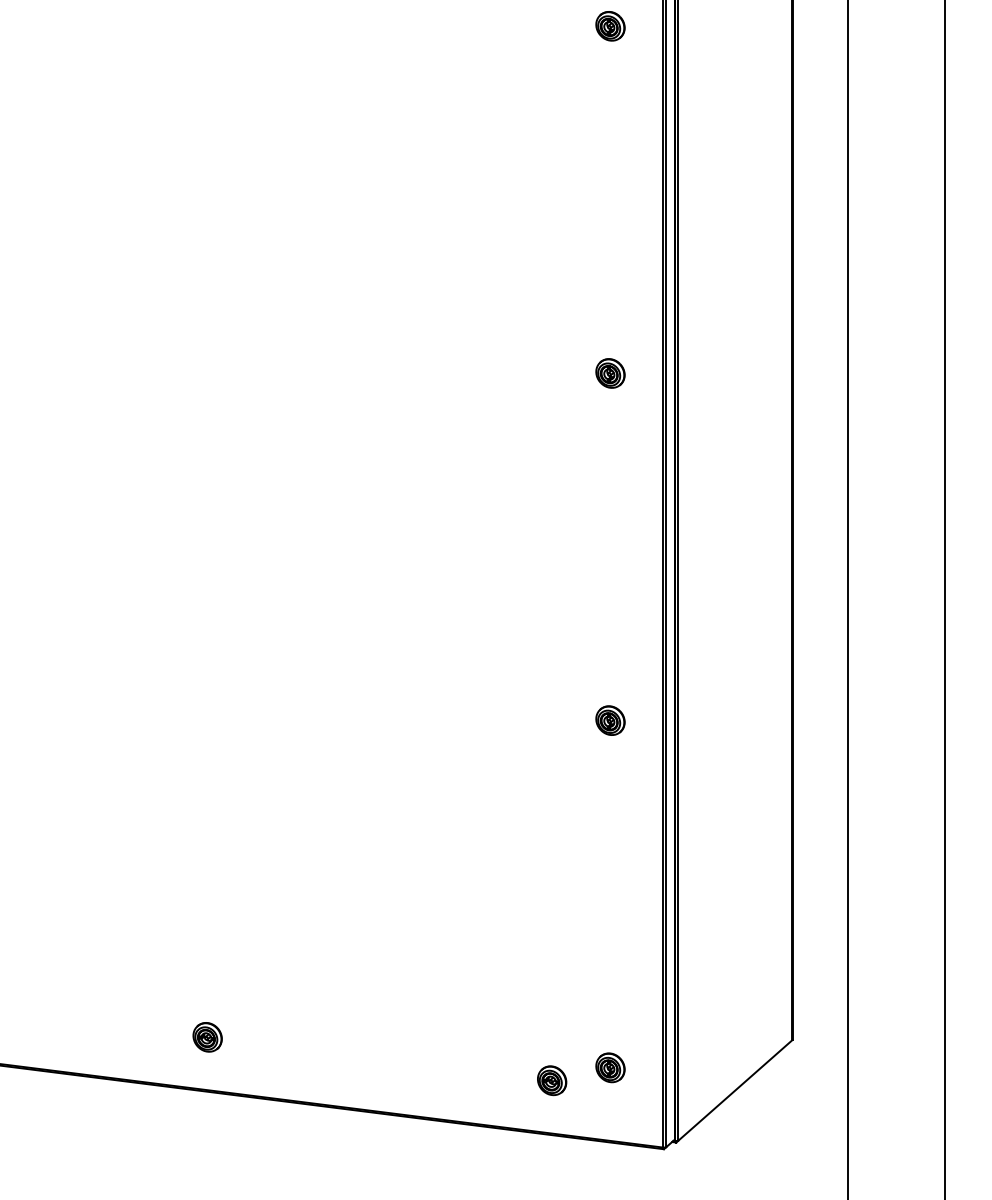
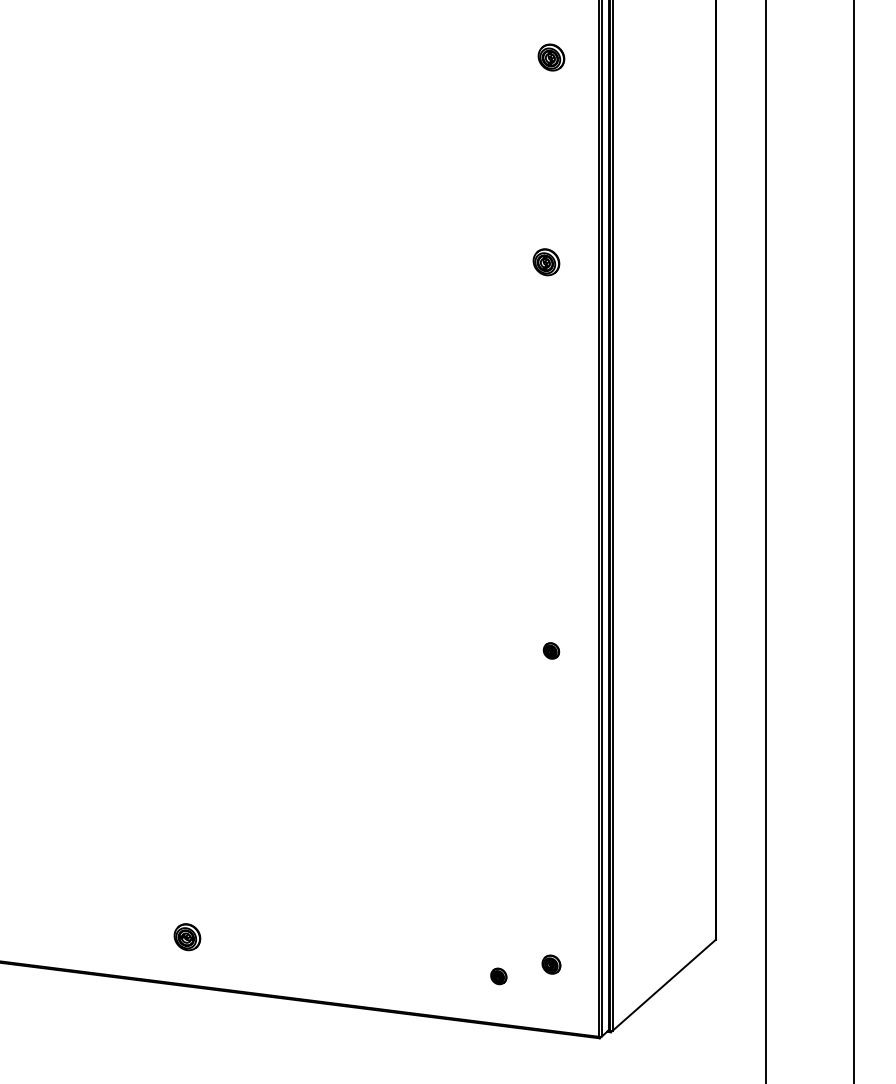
part: (610, 26) -> (551, 57), moved
part: (610, 373) -> (546, 262), moved
part: (610, 720) -> (551, 650), size x0.6
part: (610, 1067) -> (551, 964), size x0.7
part: (551, 1080) -> (498, 976), size x0.6

